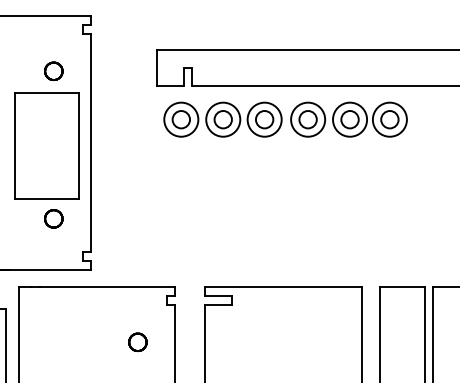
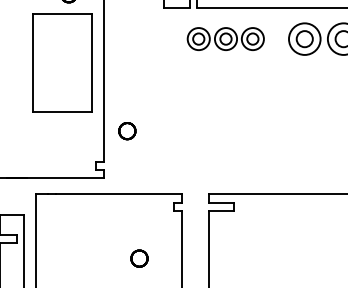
part: (222, 119) -> (225, 38), size x0.7
part: (53, 218) -> (127, 130), moved
part: (137, 342) -> (139, 258), moved

